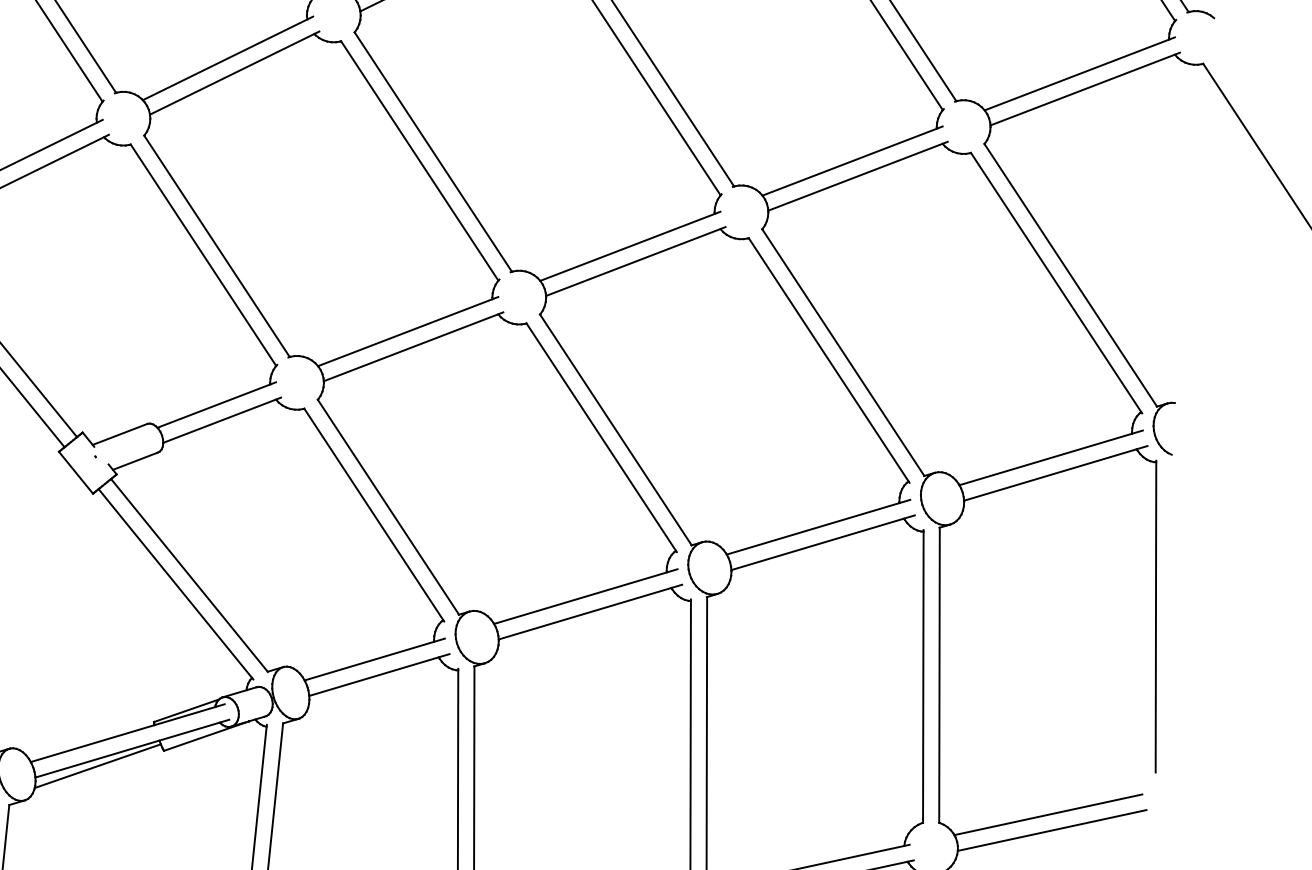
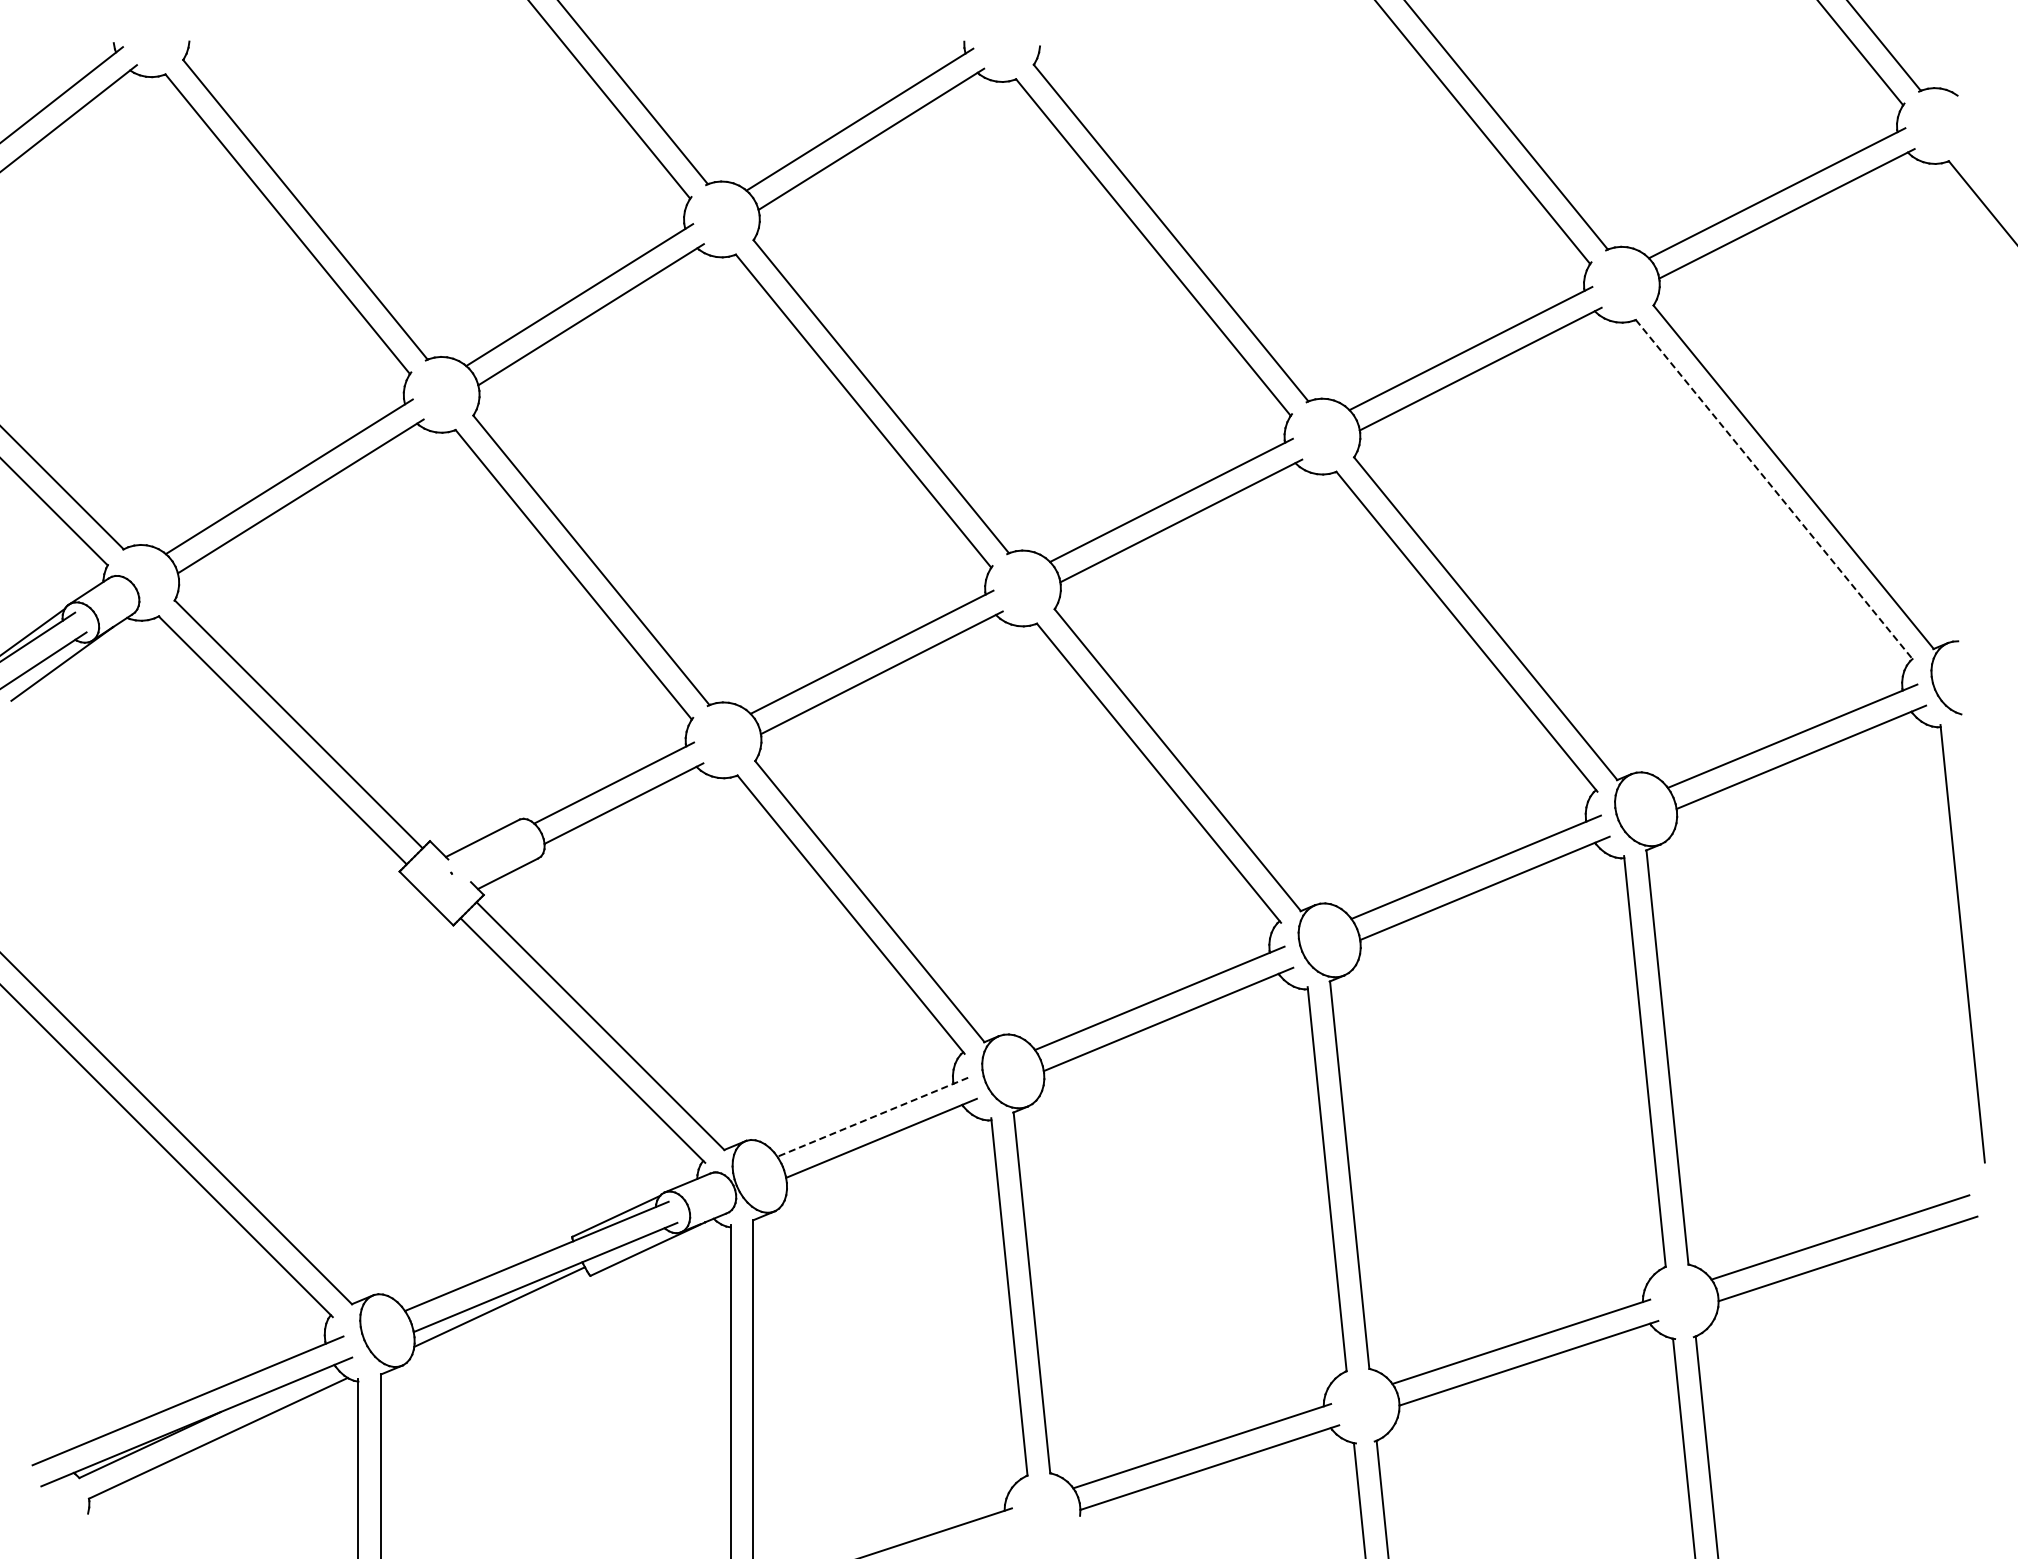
line: (1056, 283) -> (1774, 490), solid -> dashed
line: (374, 659) -> (872, 1117), solid -> dashed

